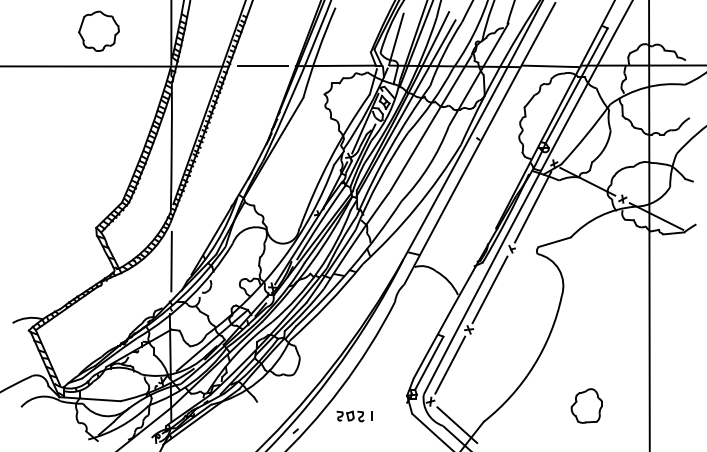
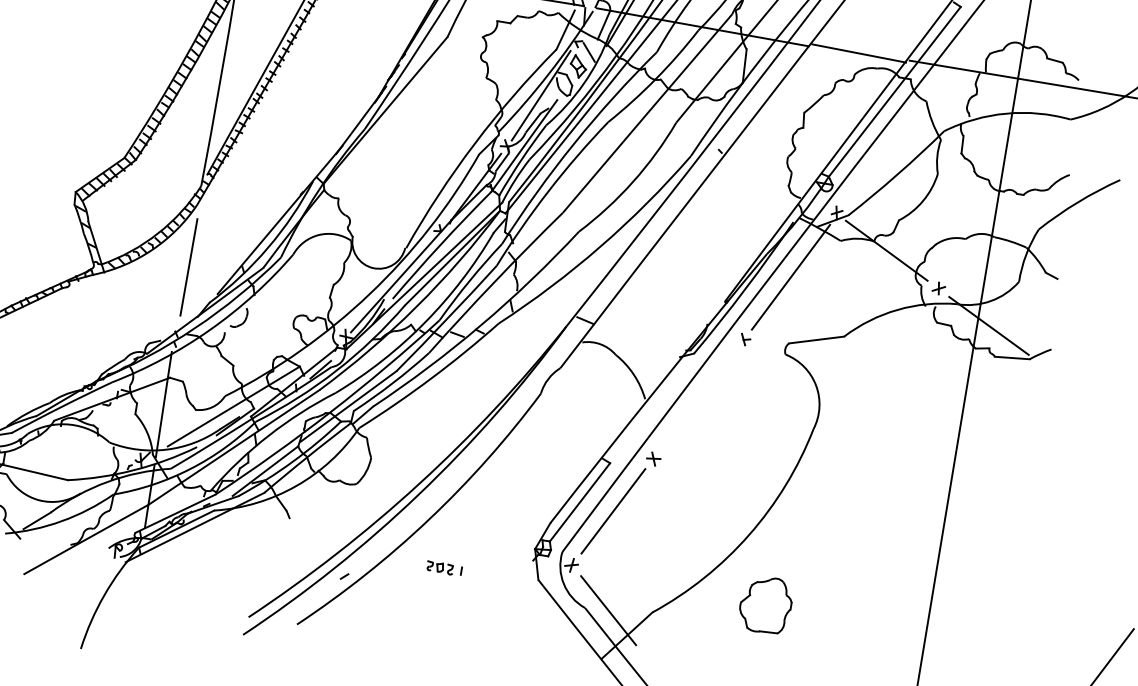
line: (489, 289) -> (697, 399), removed
part: (586, 405) -> (765, 604), moved
part: (354, 416) -> (443, 568), size x0.6

